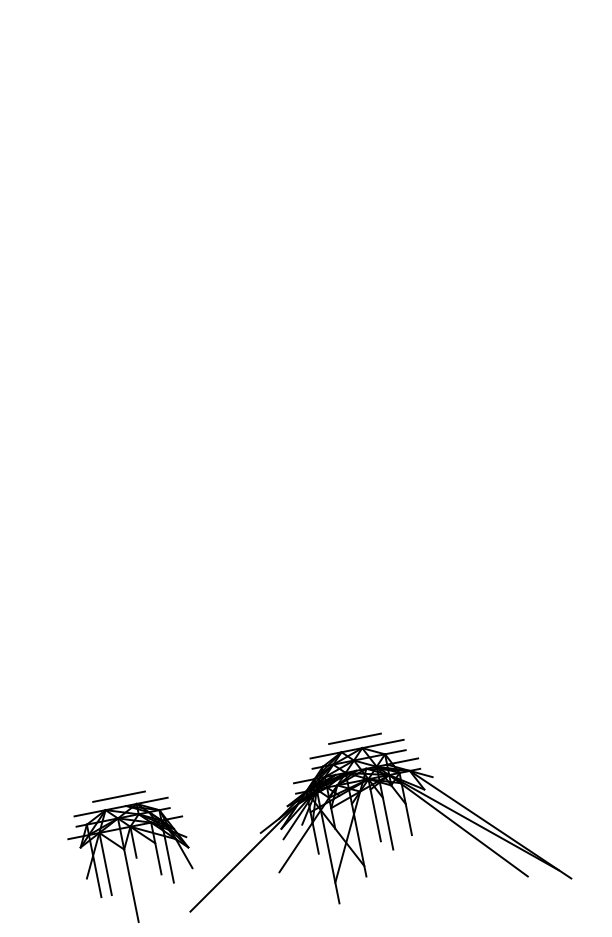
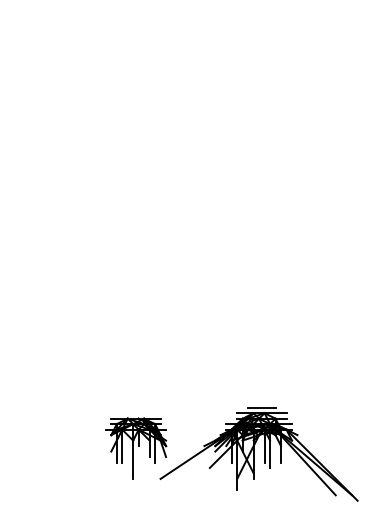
line: (118, 797) -> (135, 413), removed

